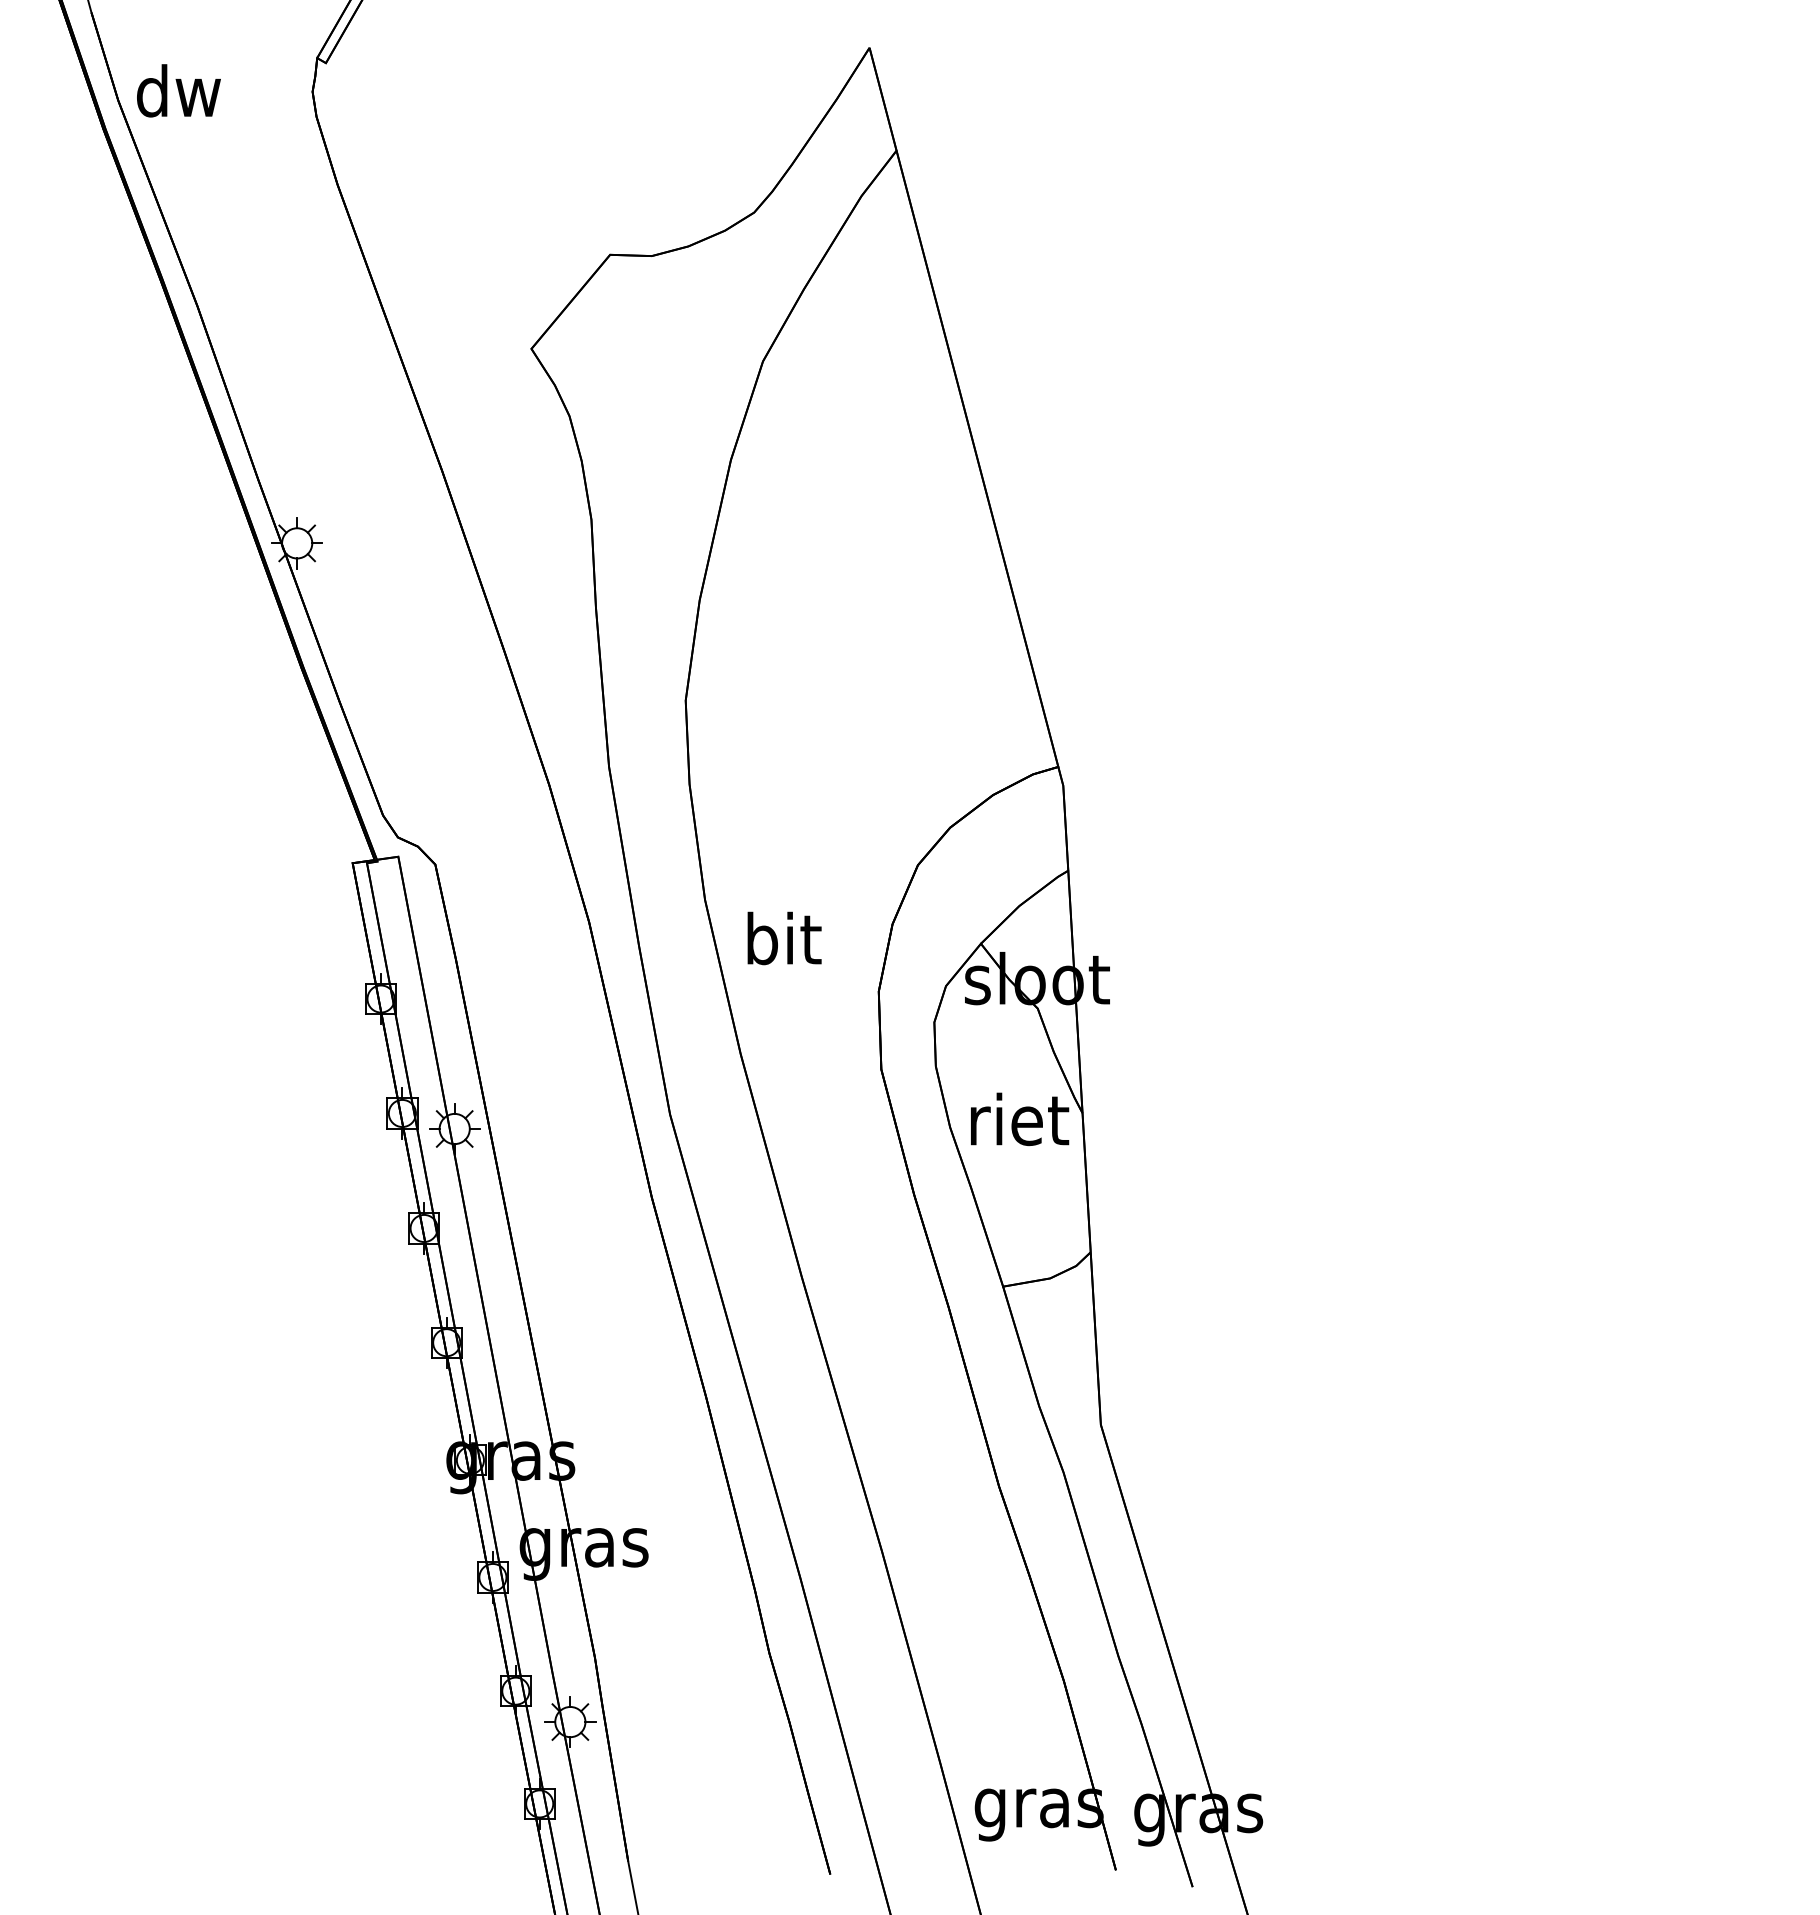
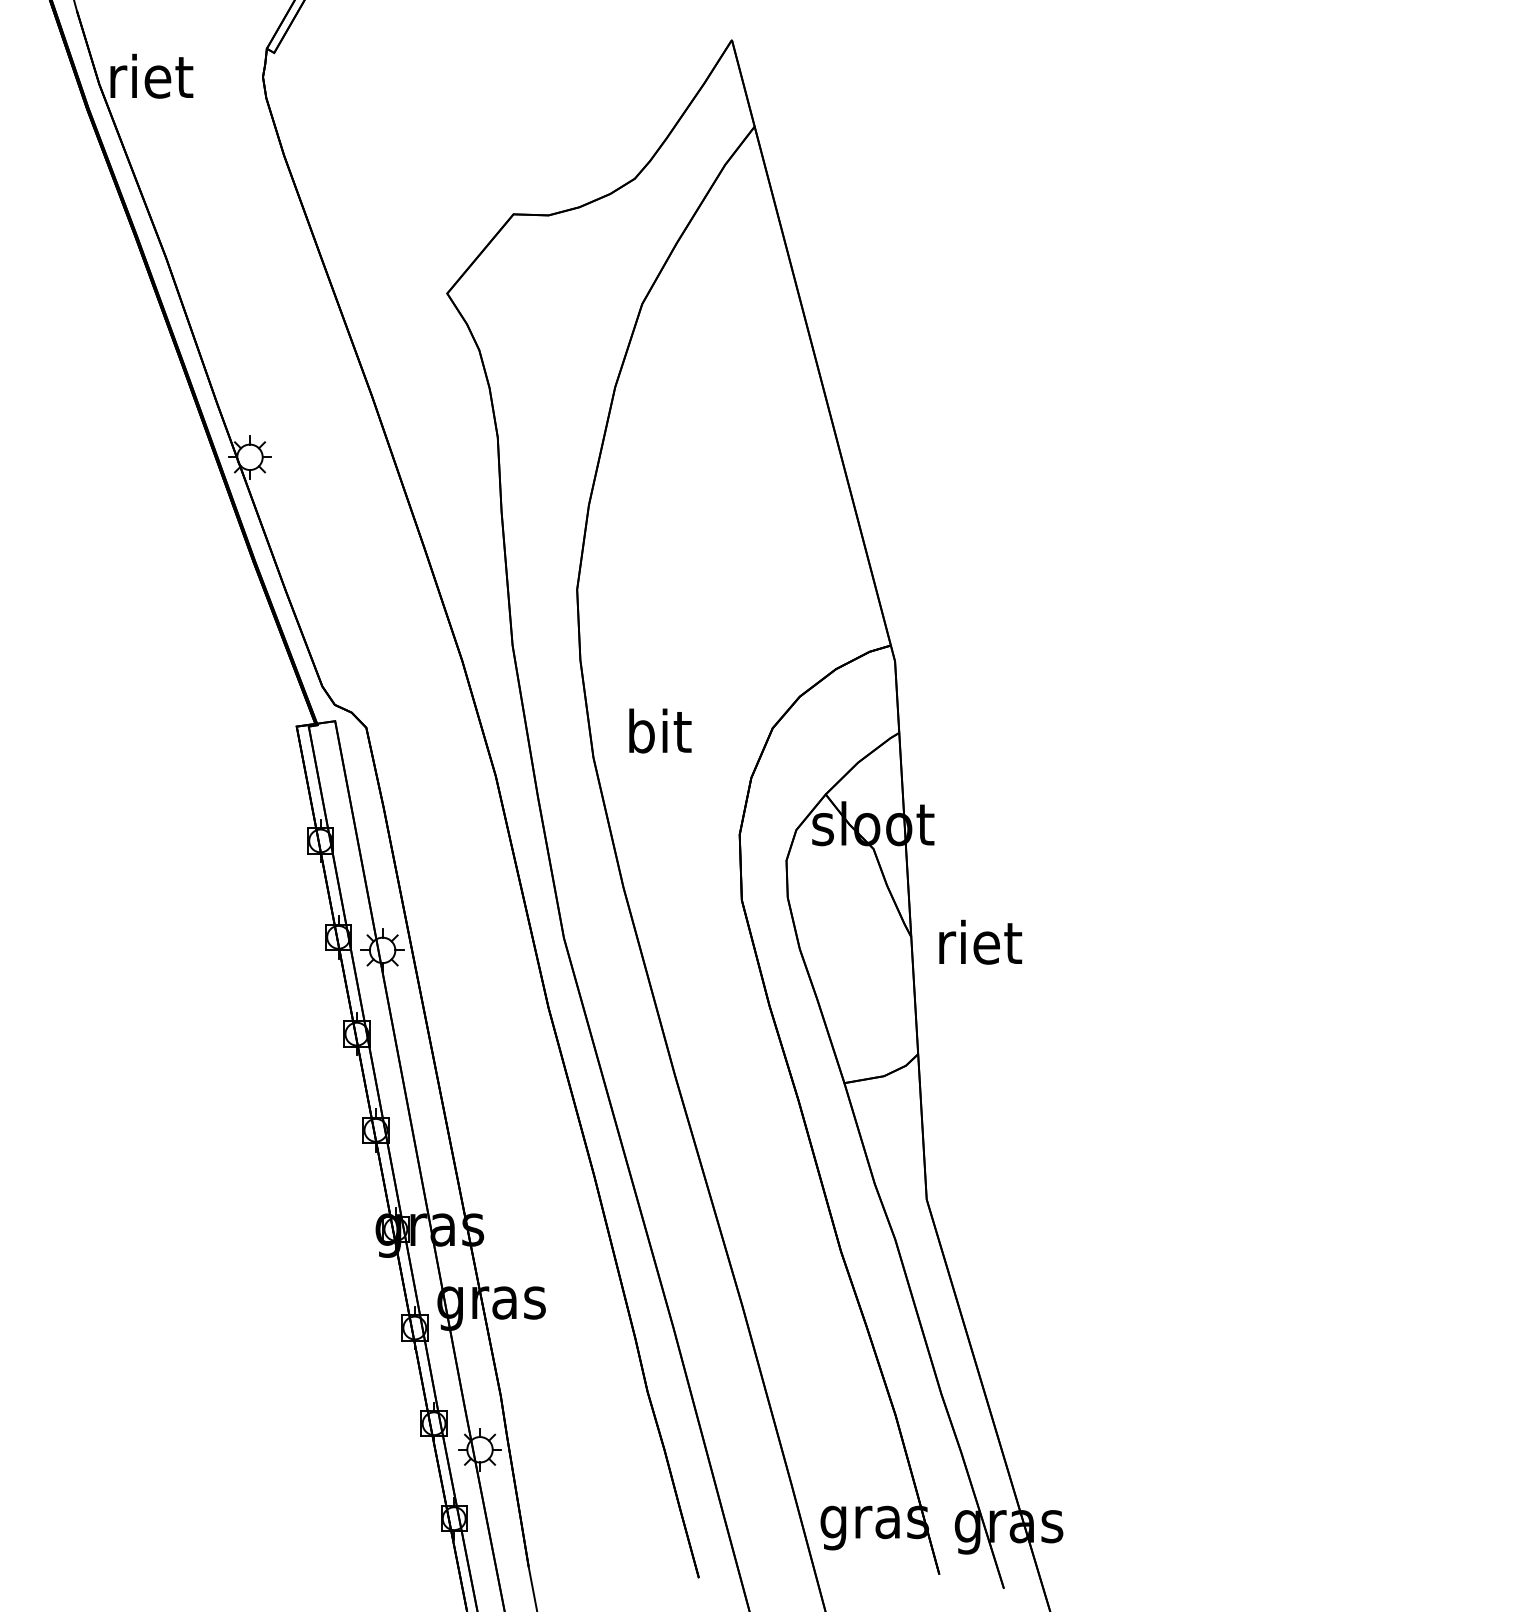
text: (180, 90) -> (151, 75), dw -> riet
text: (784, 938) -> (660, 731), moved
text: (1020, 1119) -> (981, 942), moved

